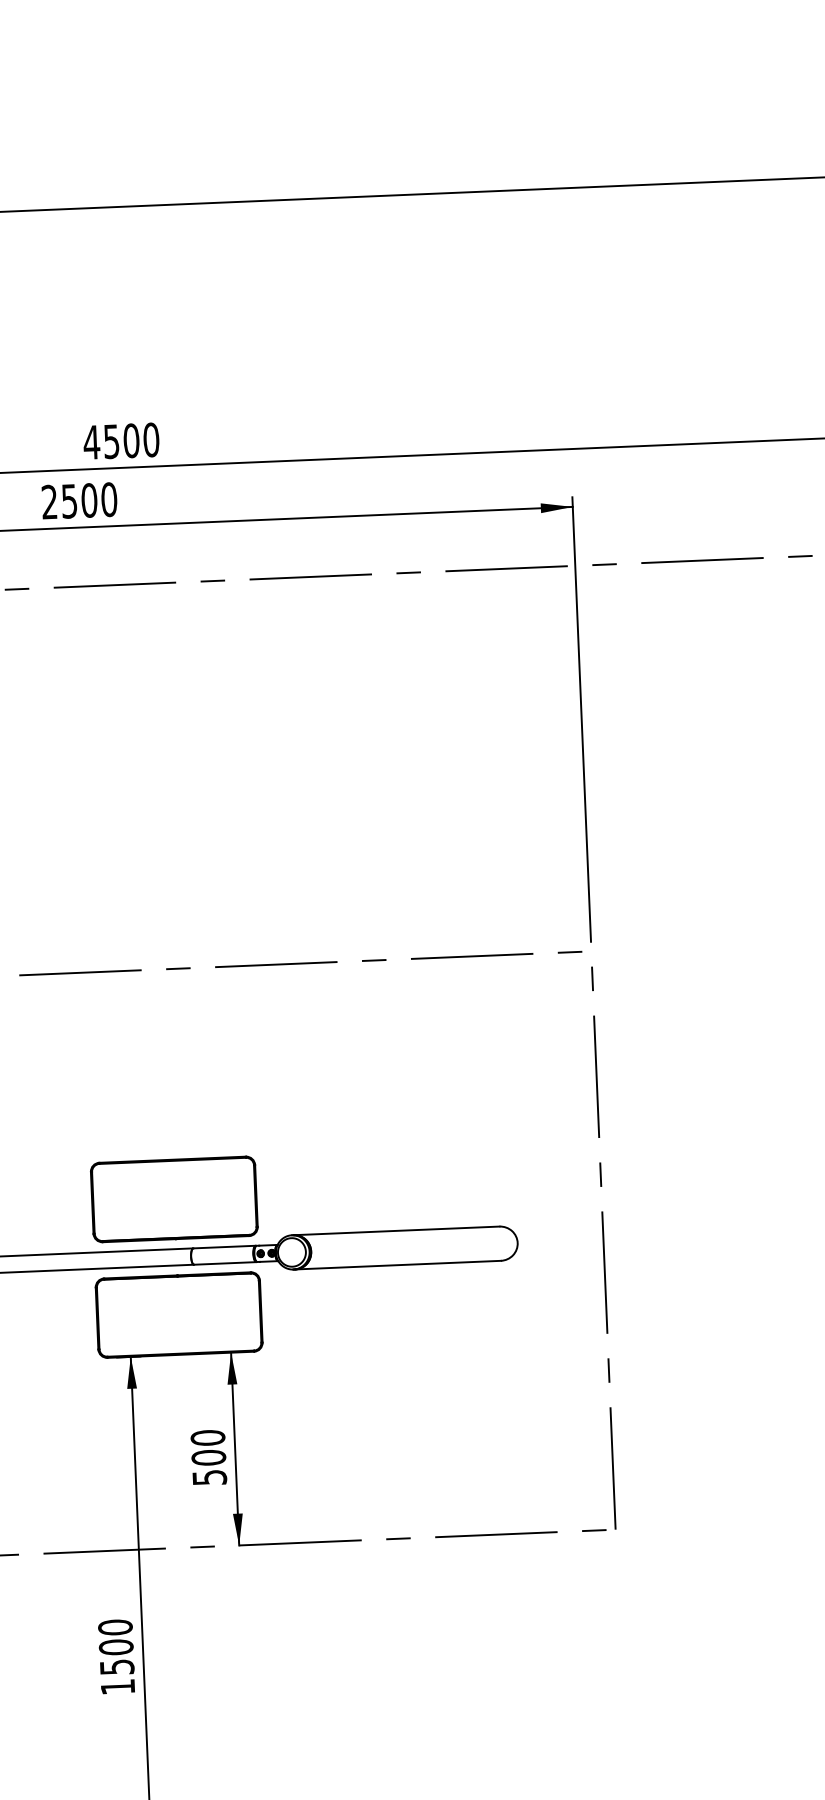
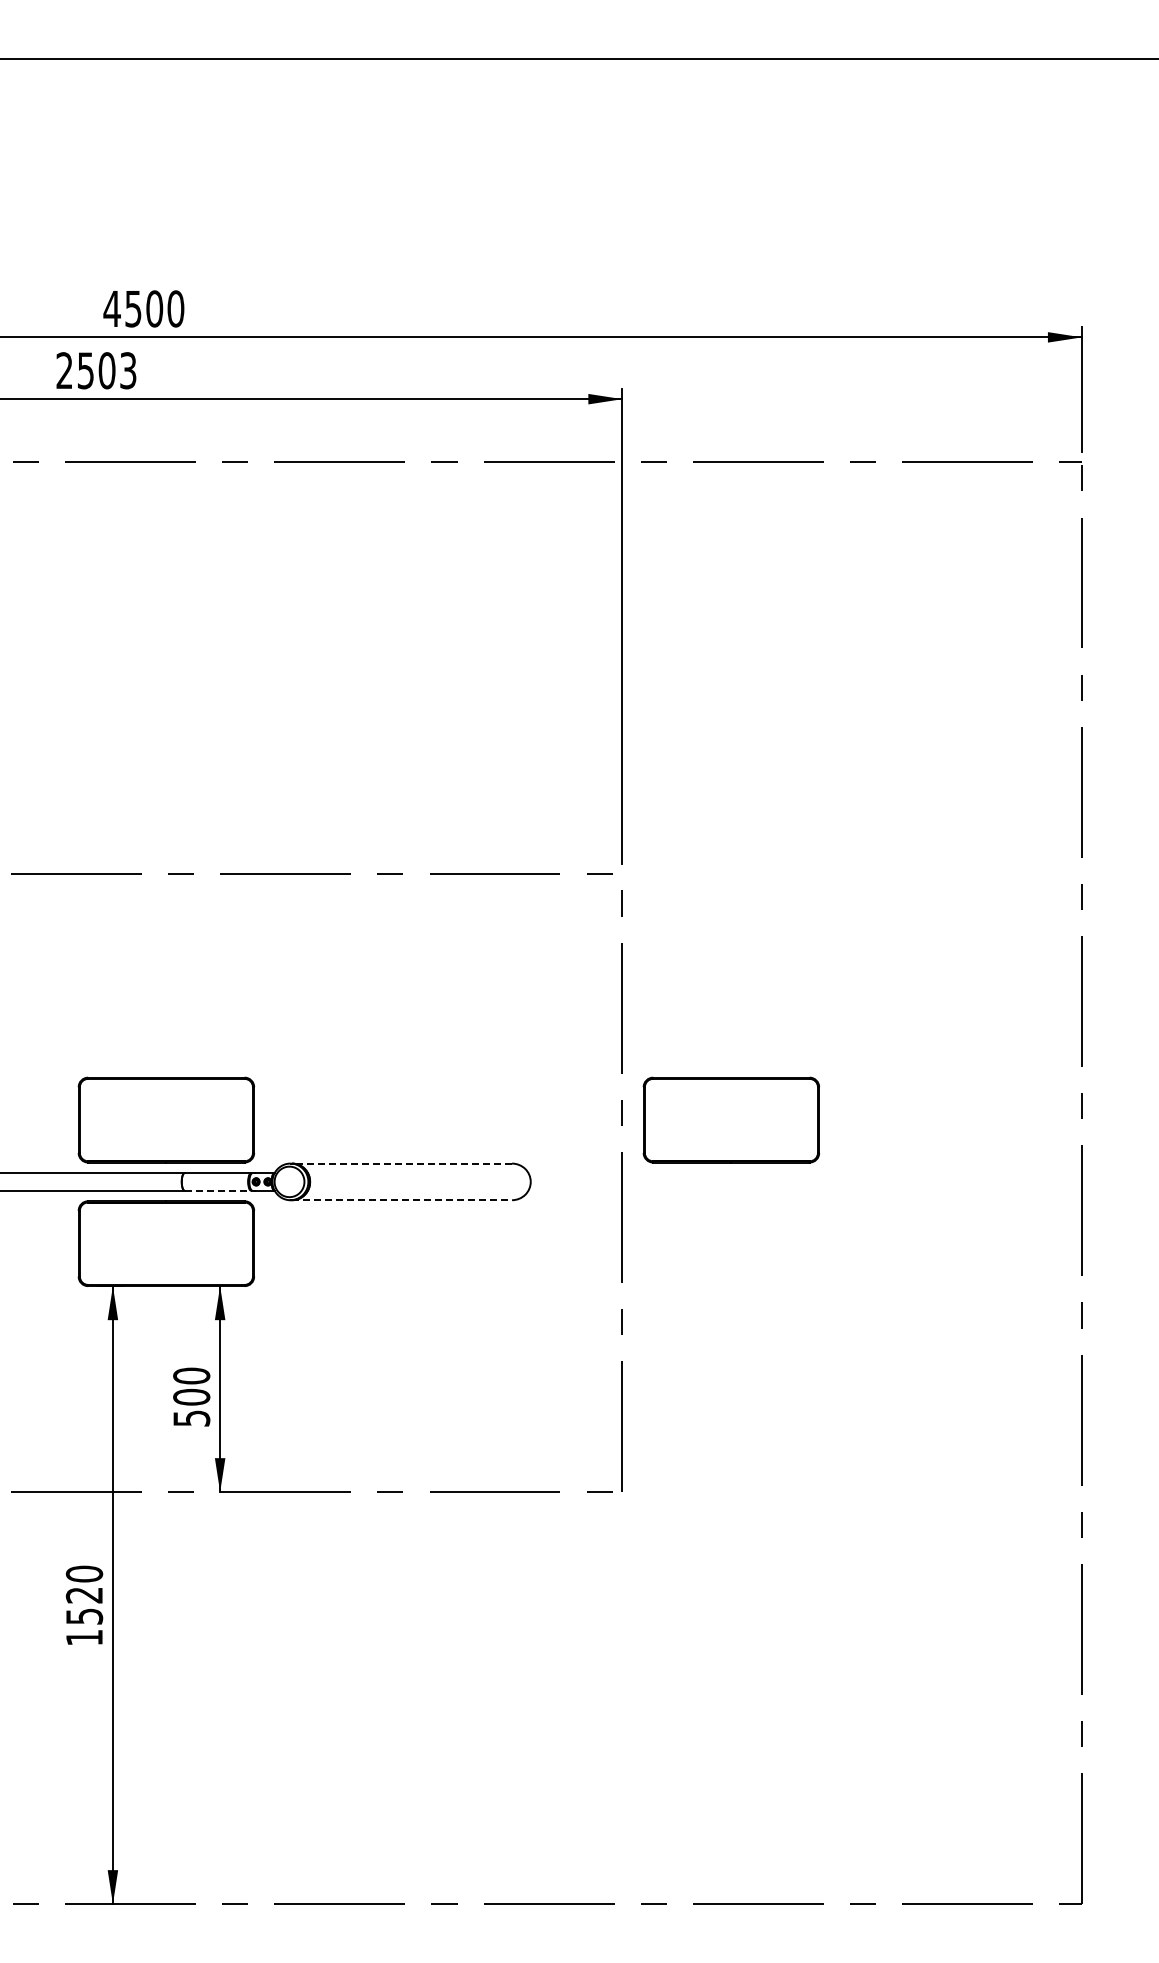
text: (109, 499) -> (128, 370), 2500 -> 2503
part: (703, 1176) -> (731, 1119), added
line: (396, 1230) -> (402, 1163), solid -> dashed
line: (225, 1263) -> (218, 1190), solid -> dashed
line: (398, 1265) -> (402, 1200), solid -> dashed
text: (116, 1647) -> (84, 1595), 1500 -> 1520

